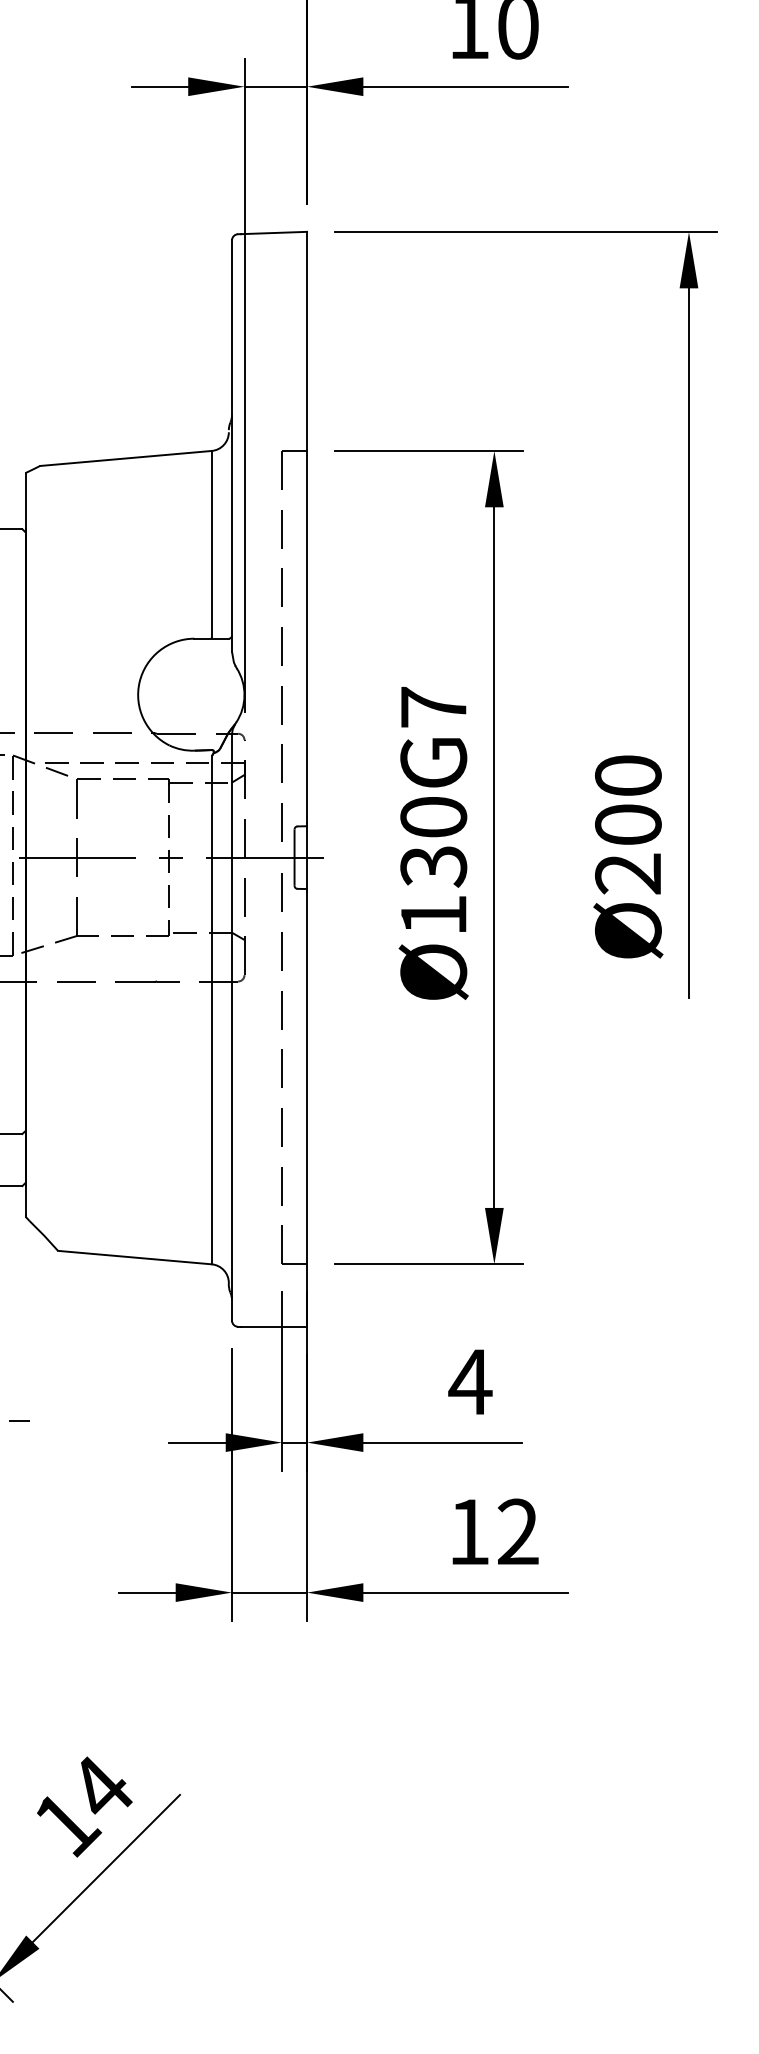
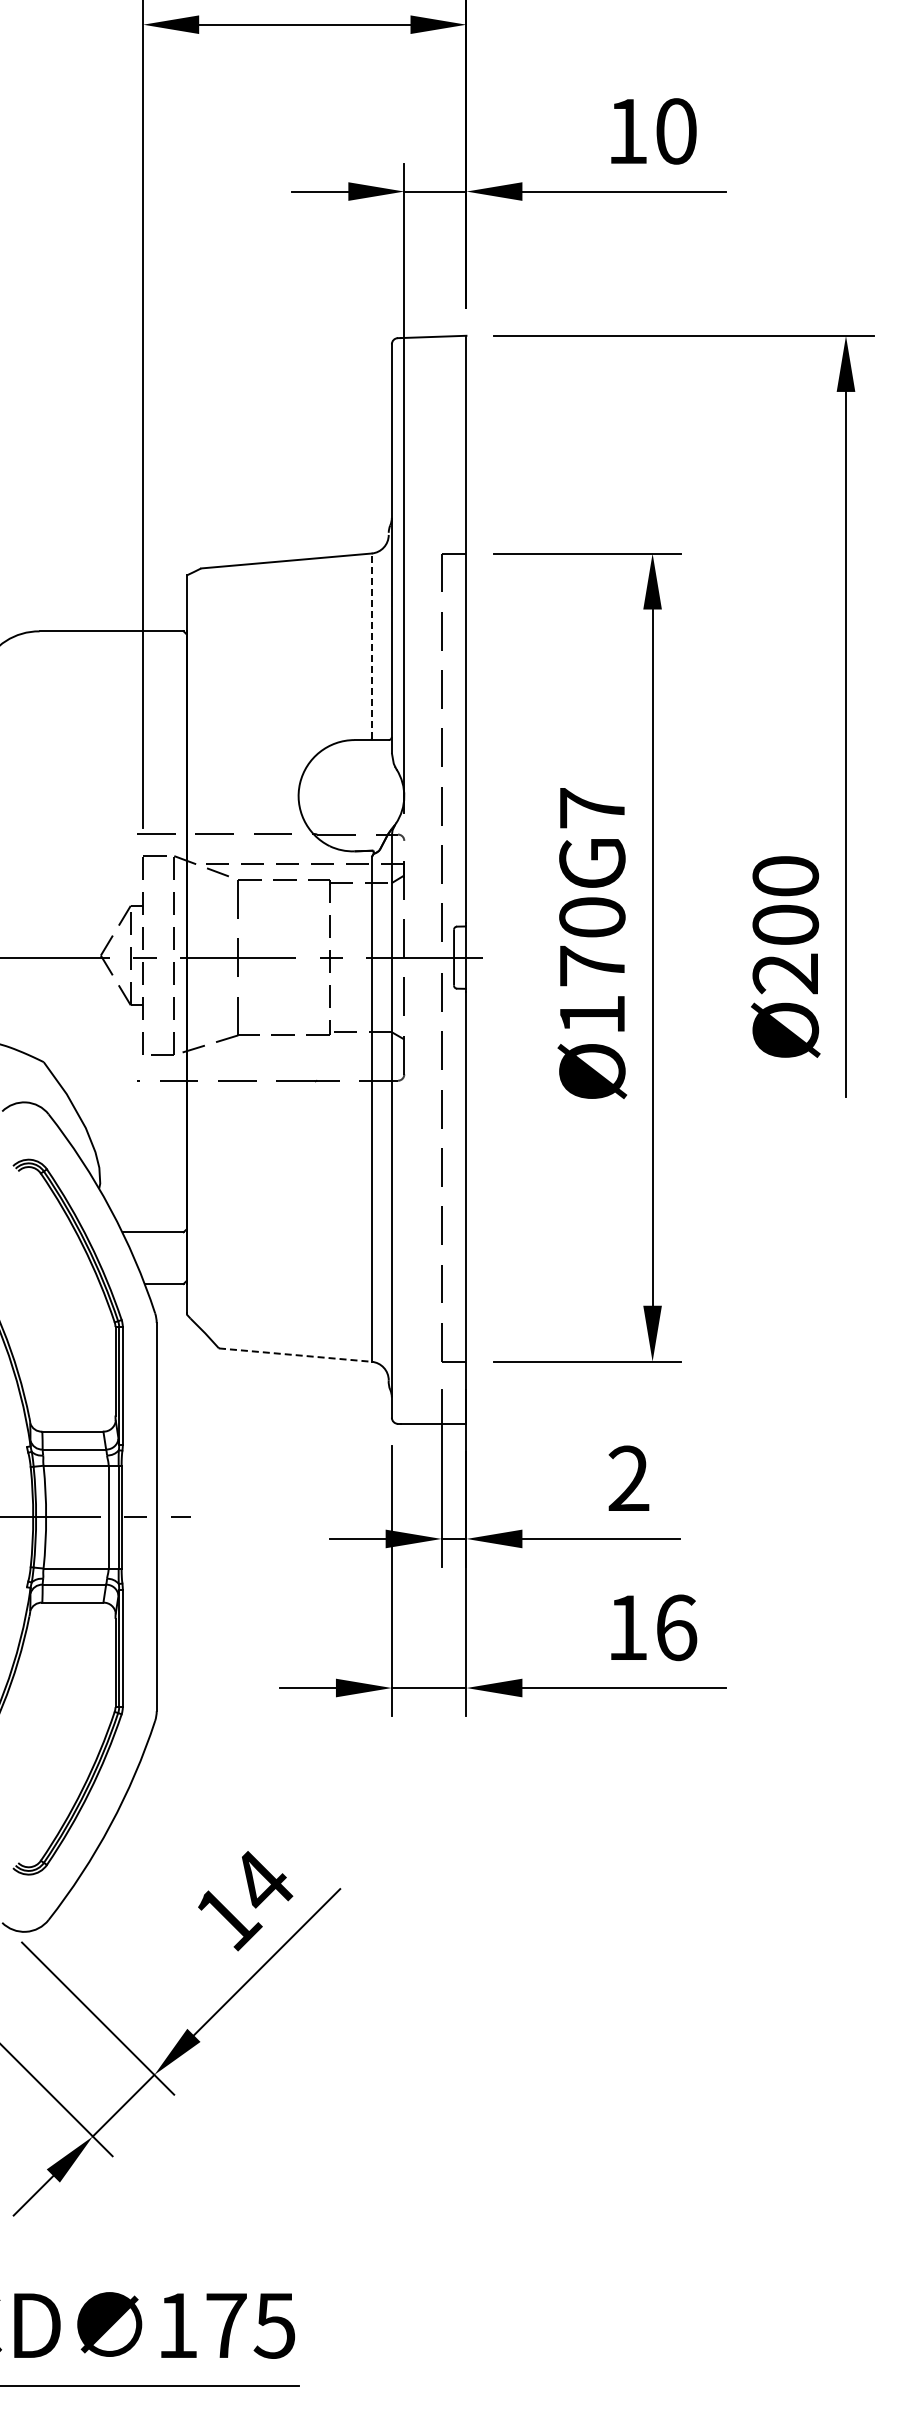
line: (211, 544) -> (371, 646), solid -> dashed
text: (433, 866) -> (592, 966), Ø130G7 -> Ø170G7
line: (135, 1257) -> (295, 1355), solid -> dashed
text: (470, 1380) -> (628, 1477), 4 -> 2
text: (518, 1531) -> (676, 1627), 12 -> 16

